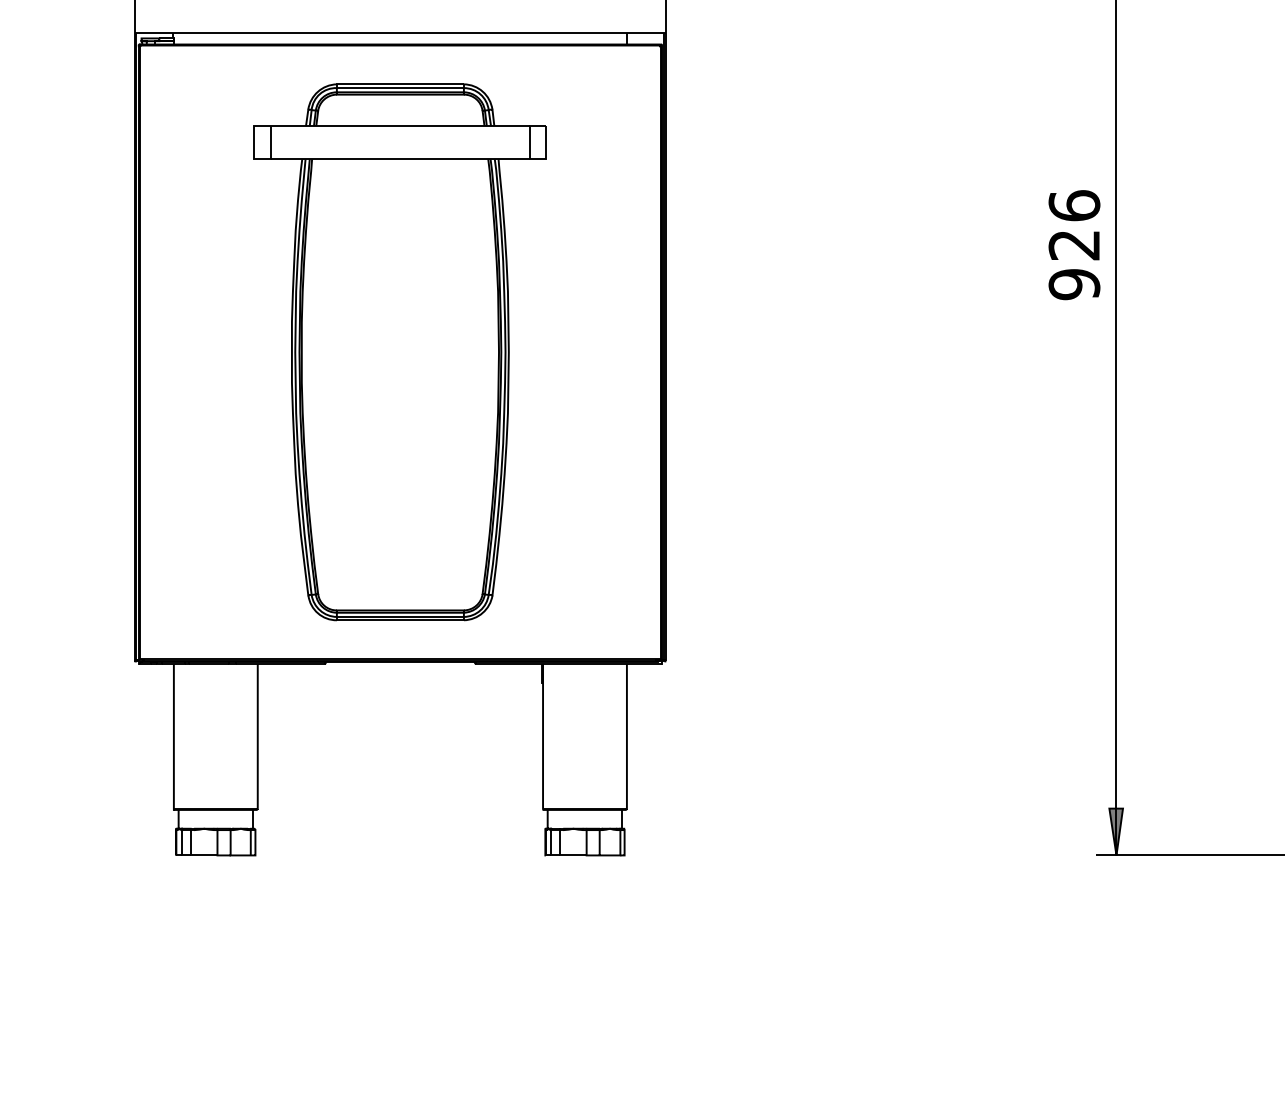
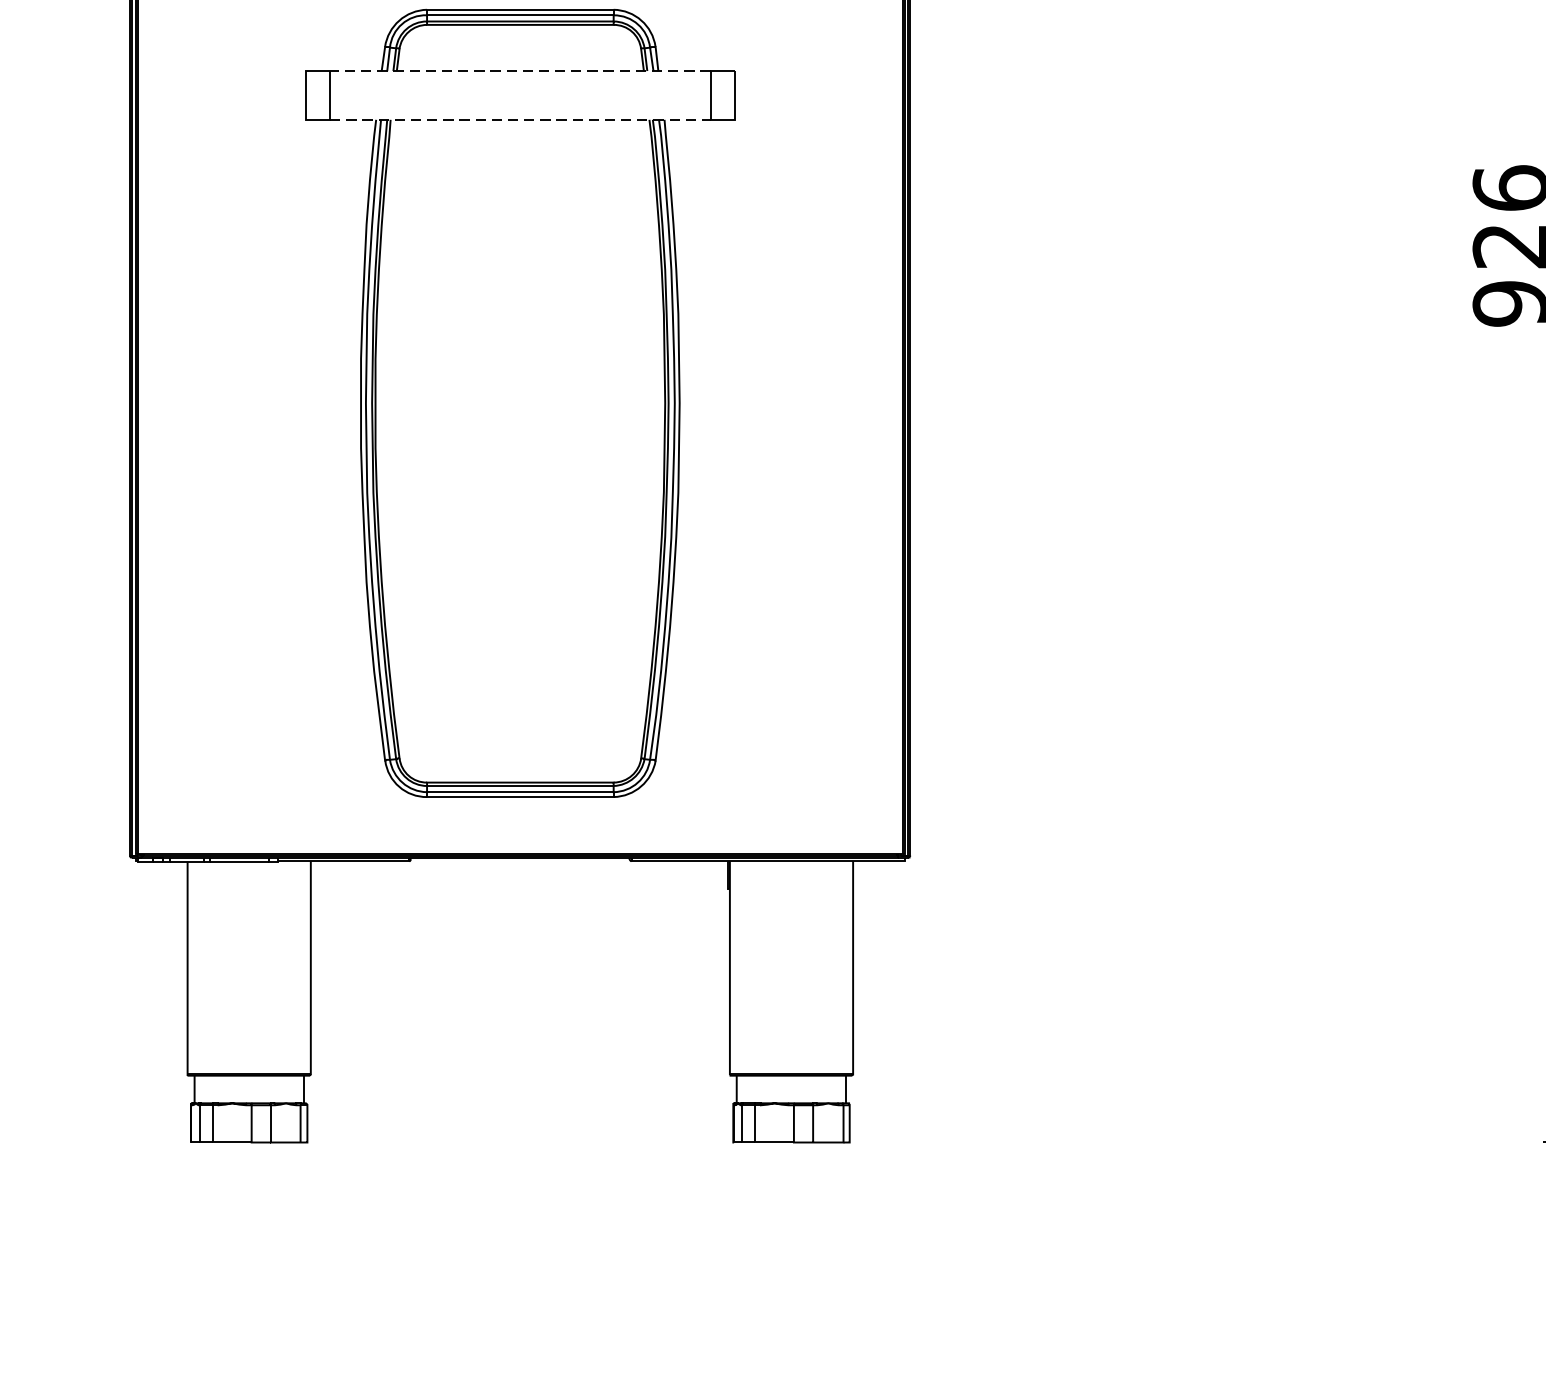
line: (400, 126) -> (520, 71), solid -> dashed
line: (400, 159) -> (520, 120), solid -> dashed

